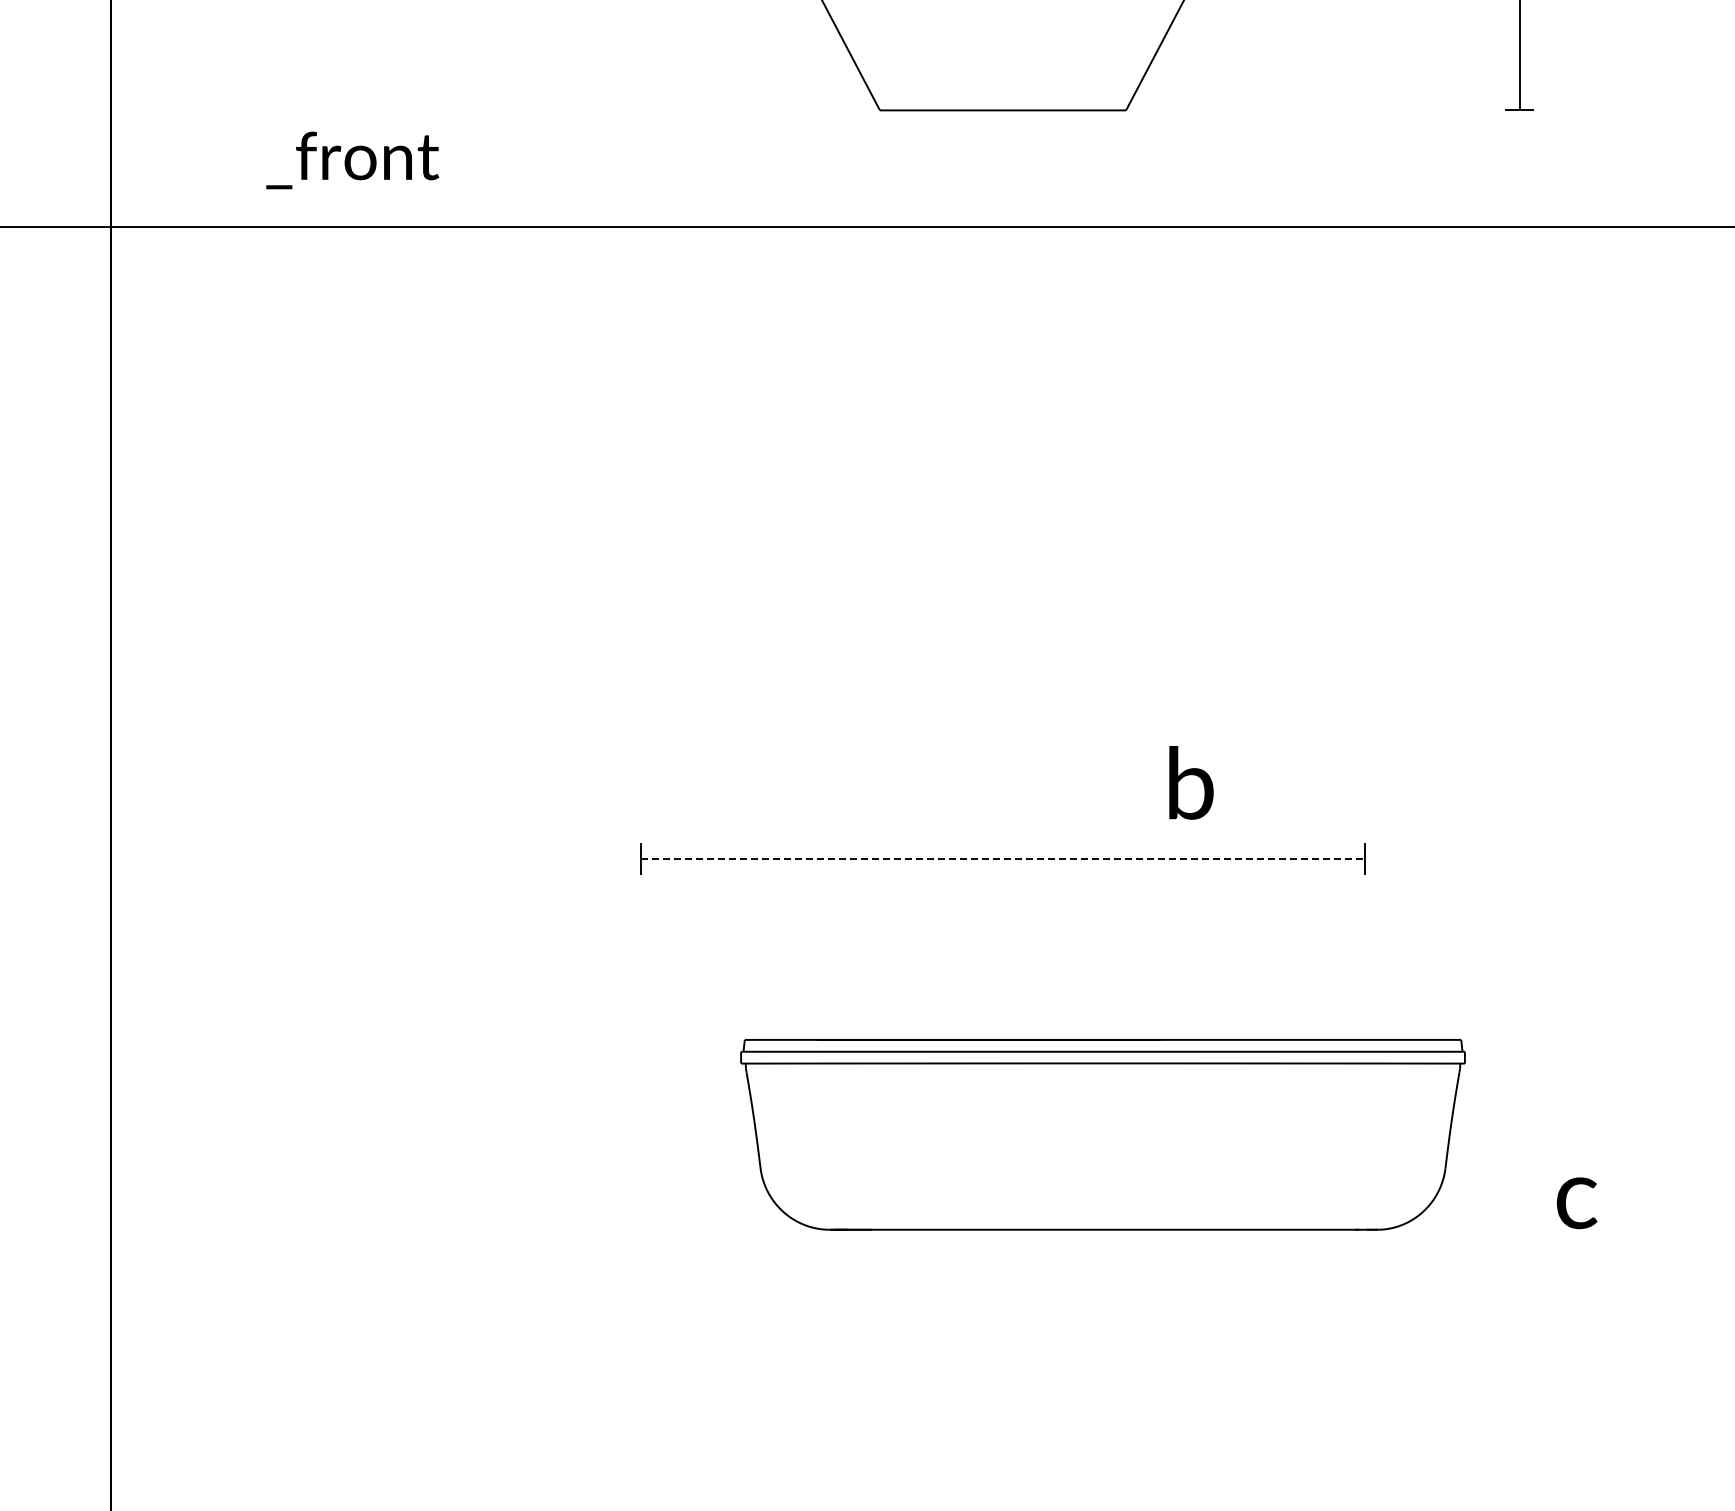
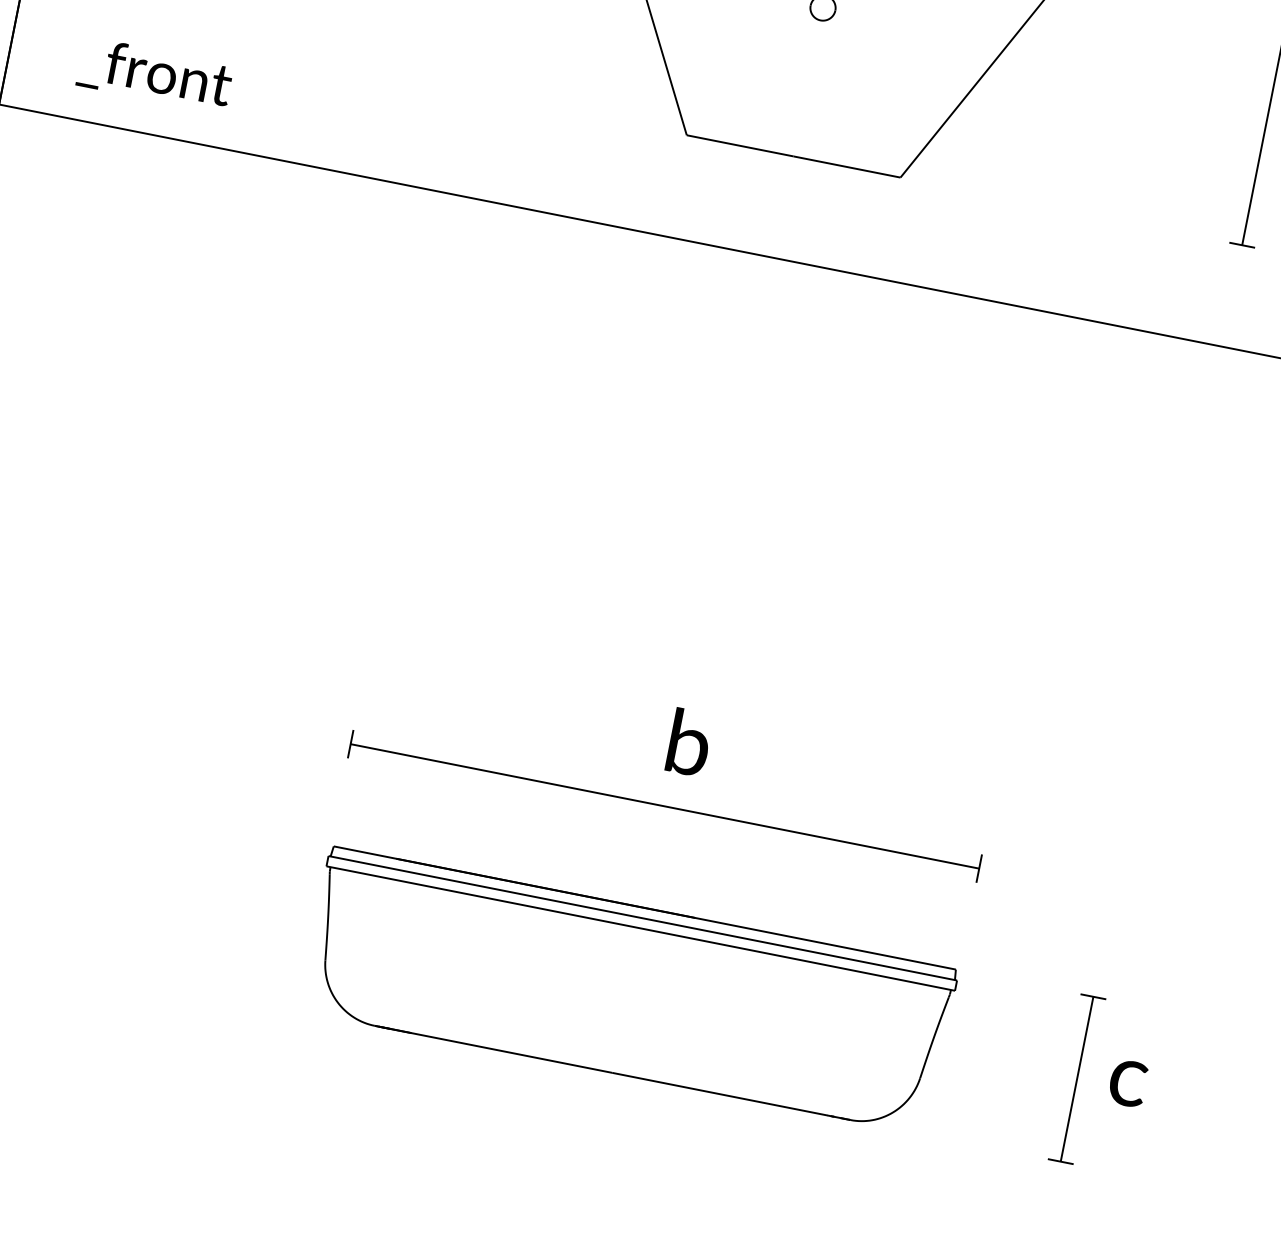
text: (352, 160) -> (155, 75), moved
text: (1191, 782) -> (689, 742), moved
line: (1003, 858) -> (665, 806), dashed -> solid
part: (1519, 1070) -> (1077, 1078), added
part: (1102, 1134) -> (628, 990), moved
text: (1576, 1203) -> (1127, 1083), moved

